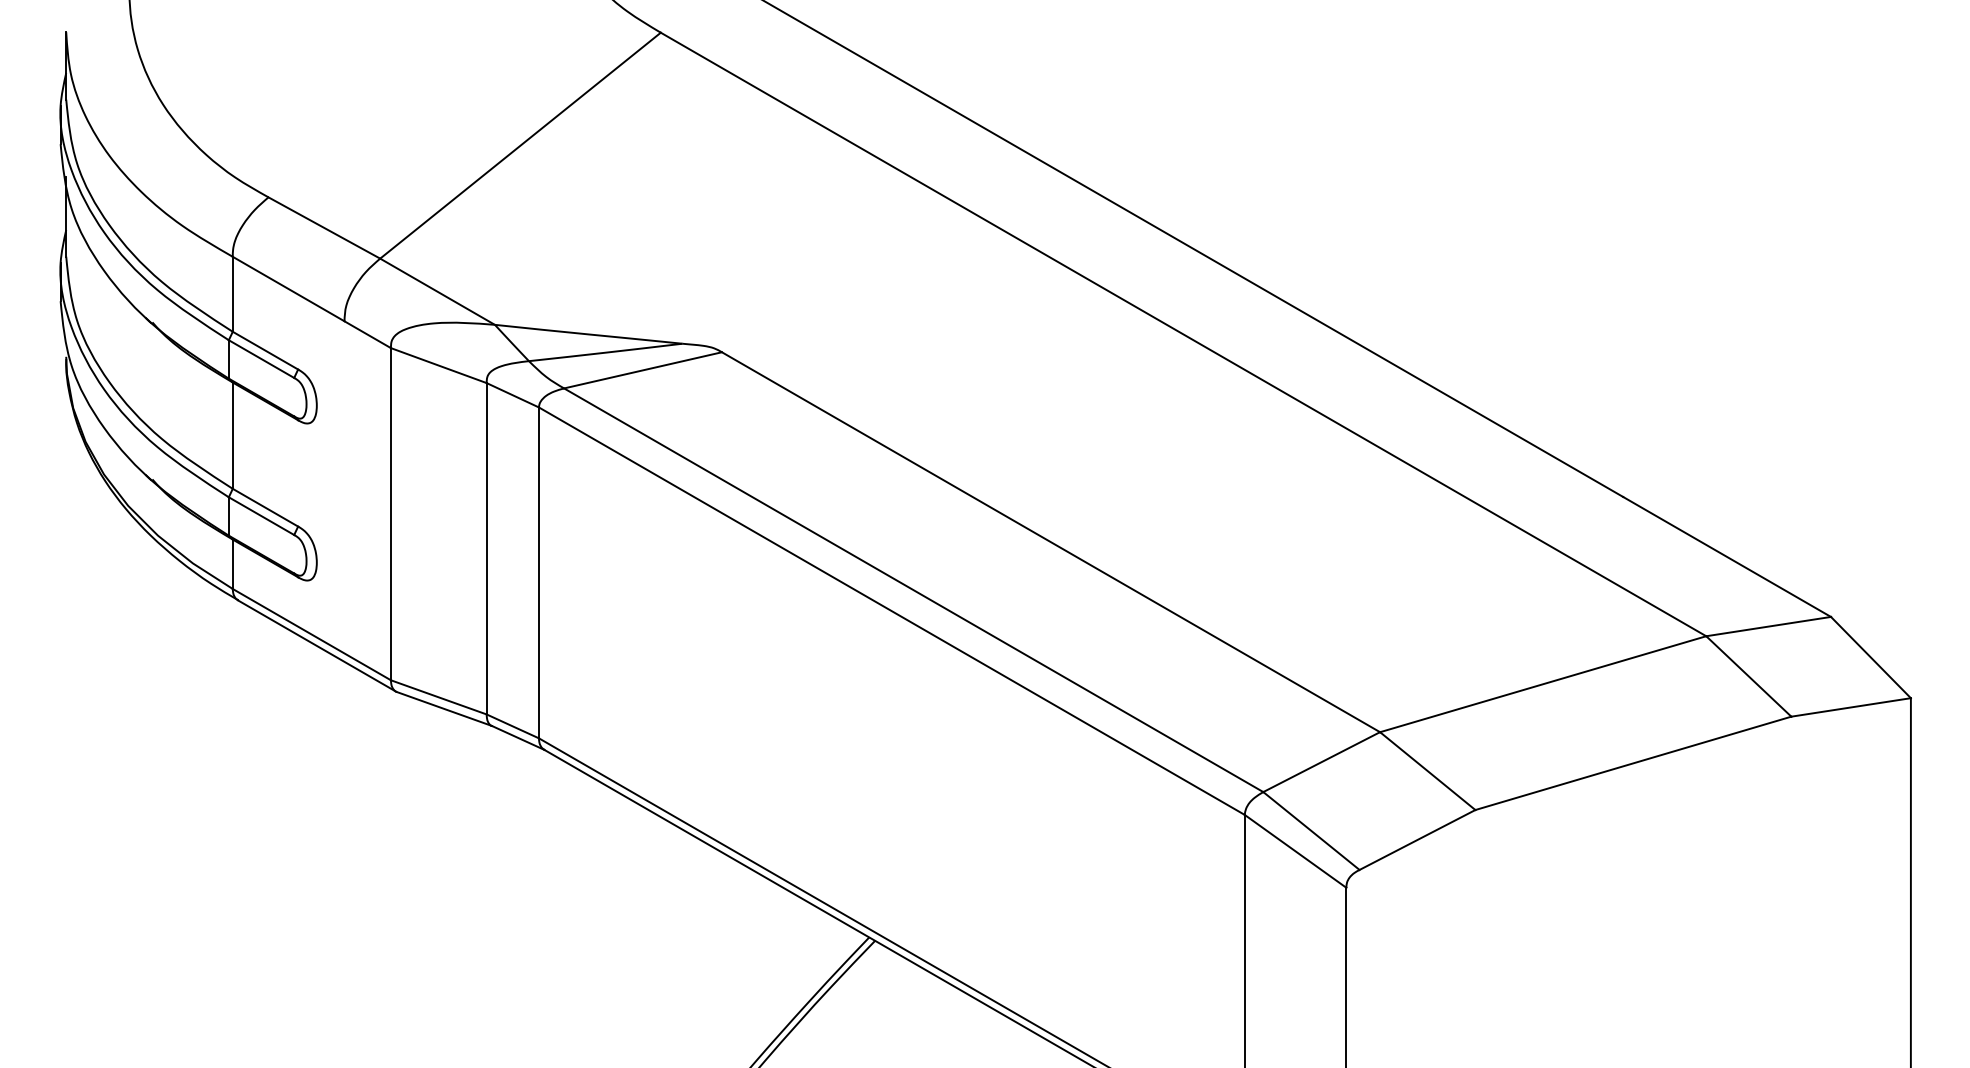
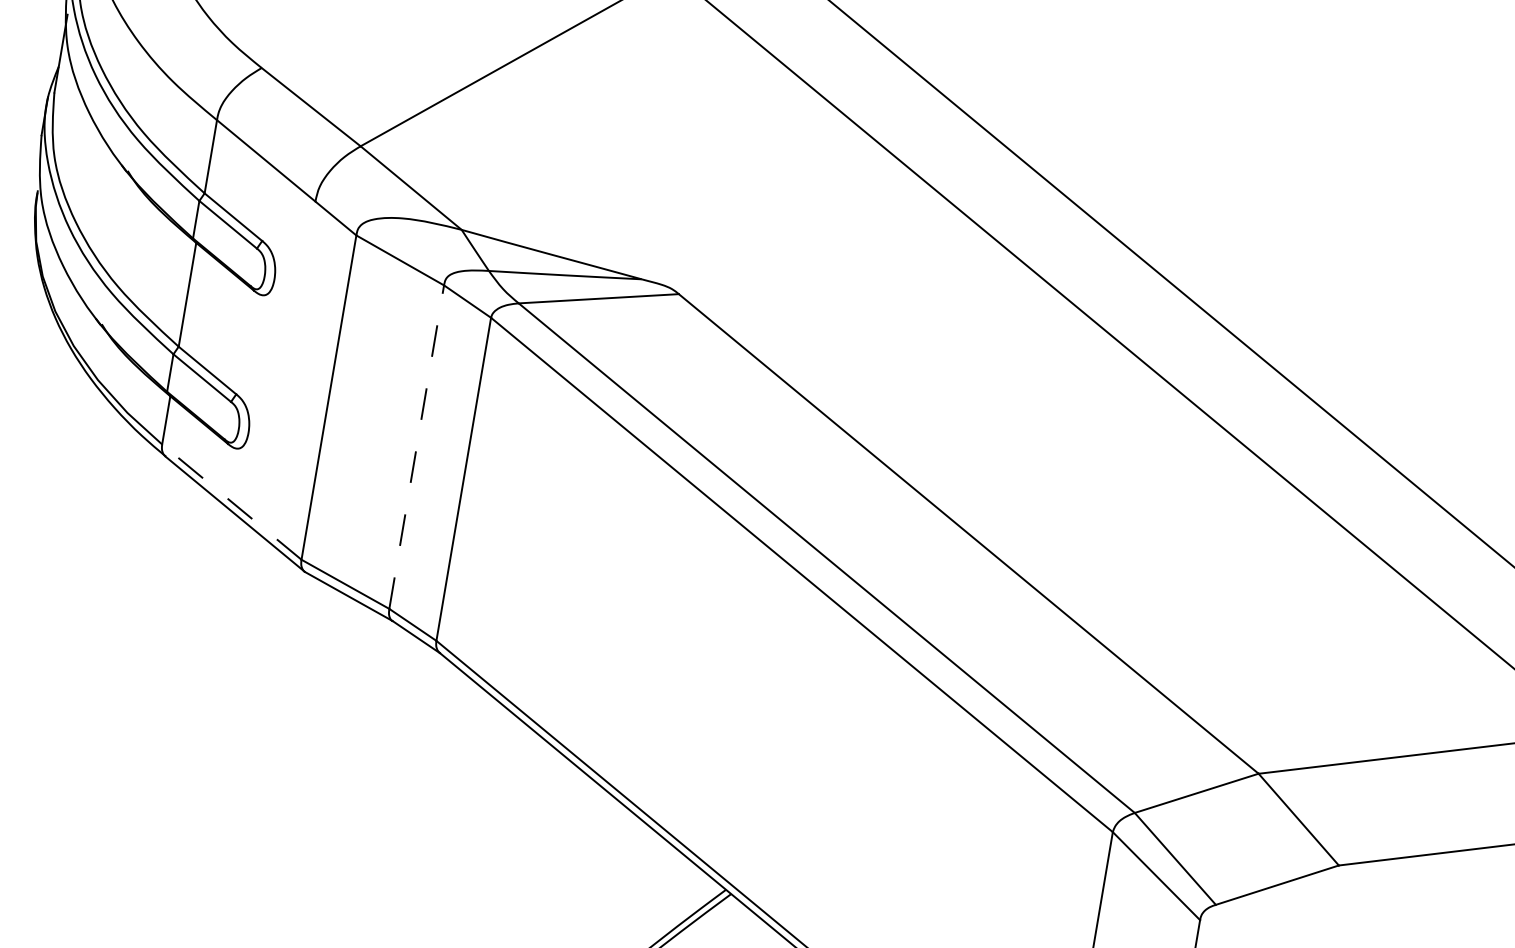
line: (486, 548) -> (416, 446), solid -> dashed
line: (311, 634) -> (231, 501), solid -> dashed

